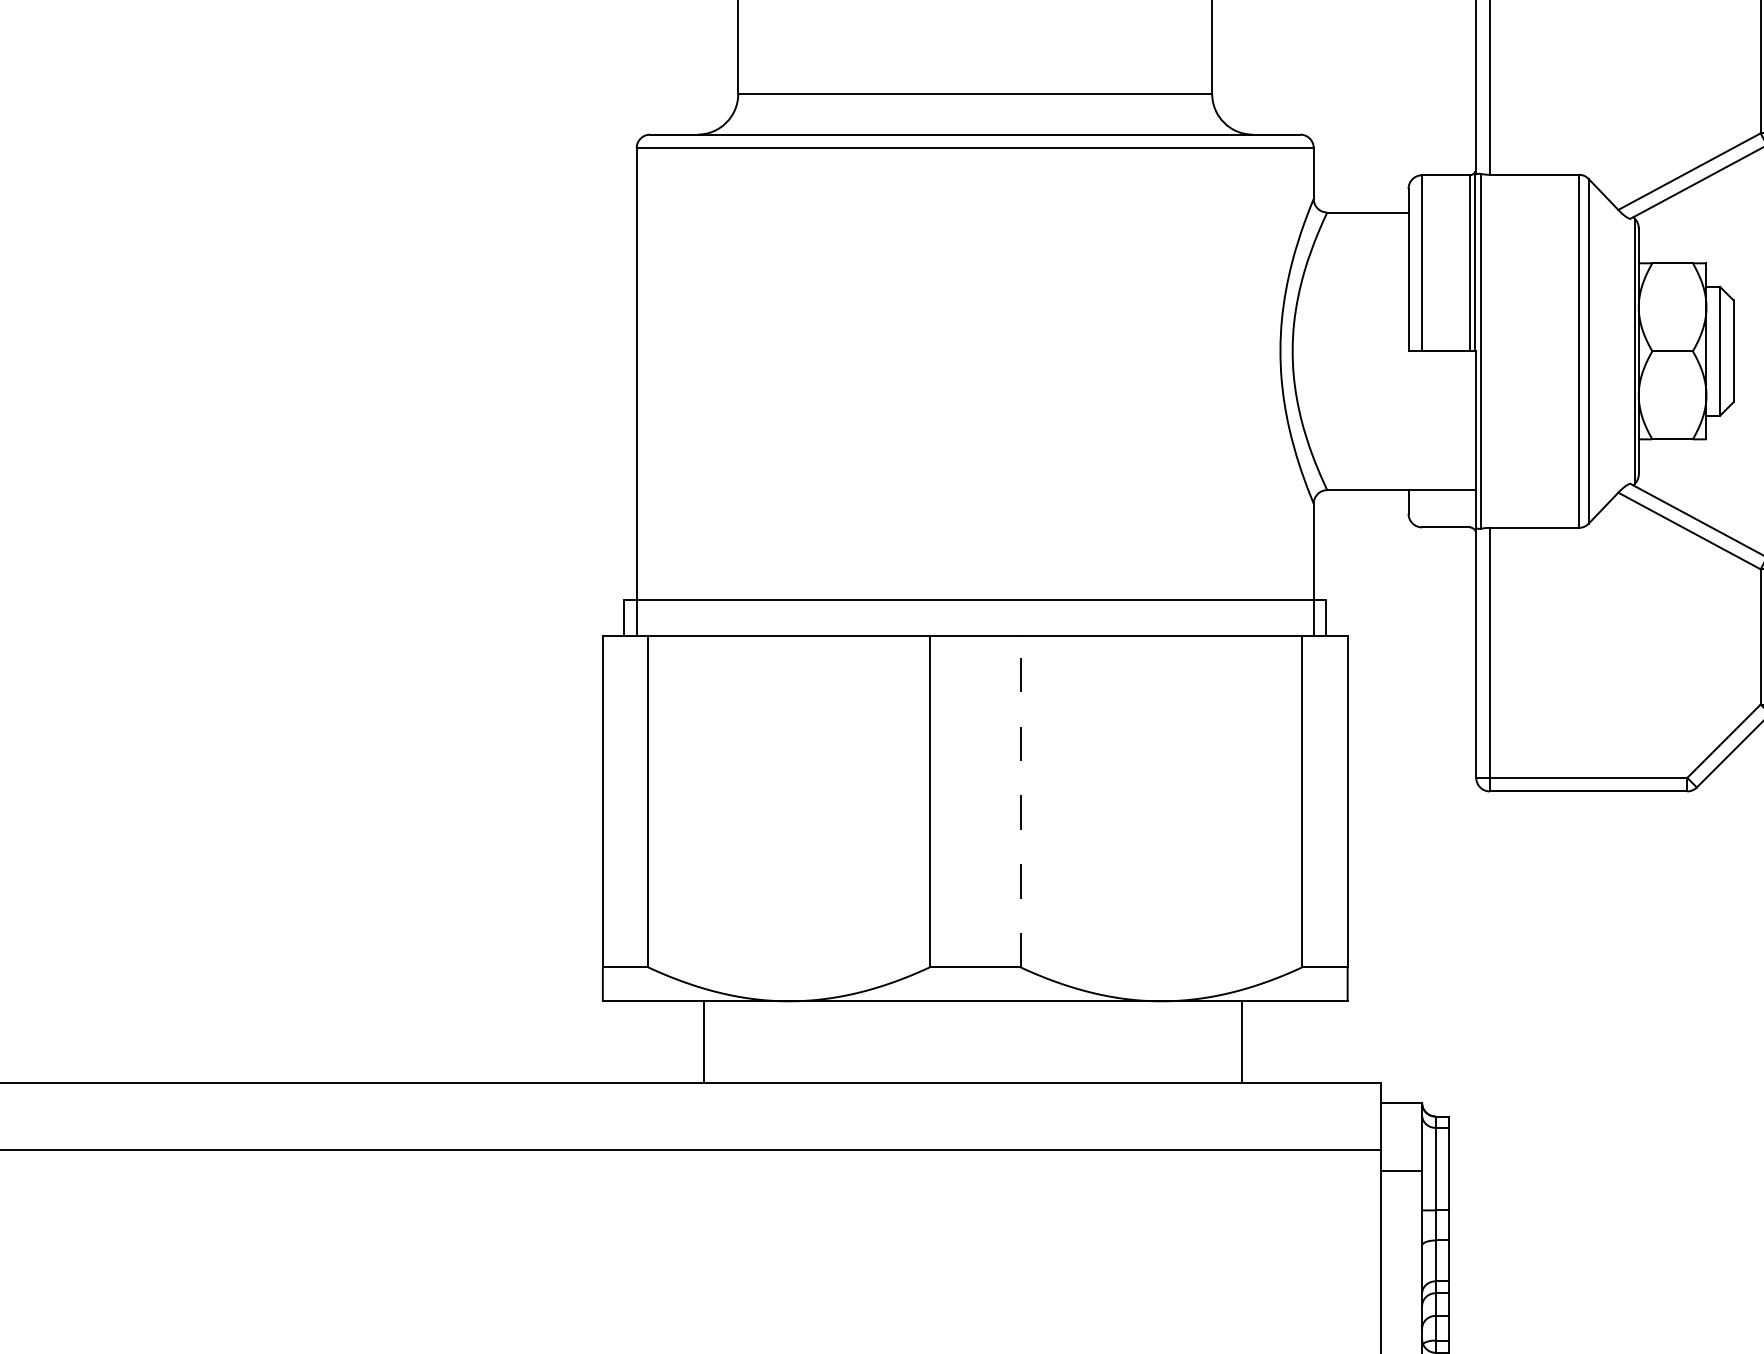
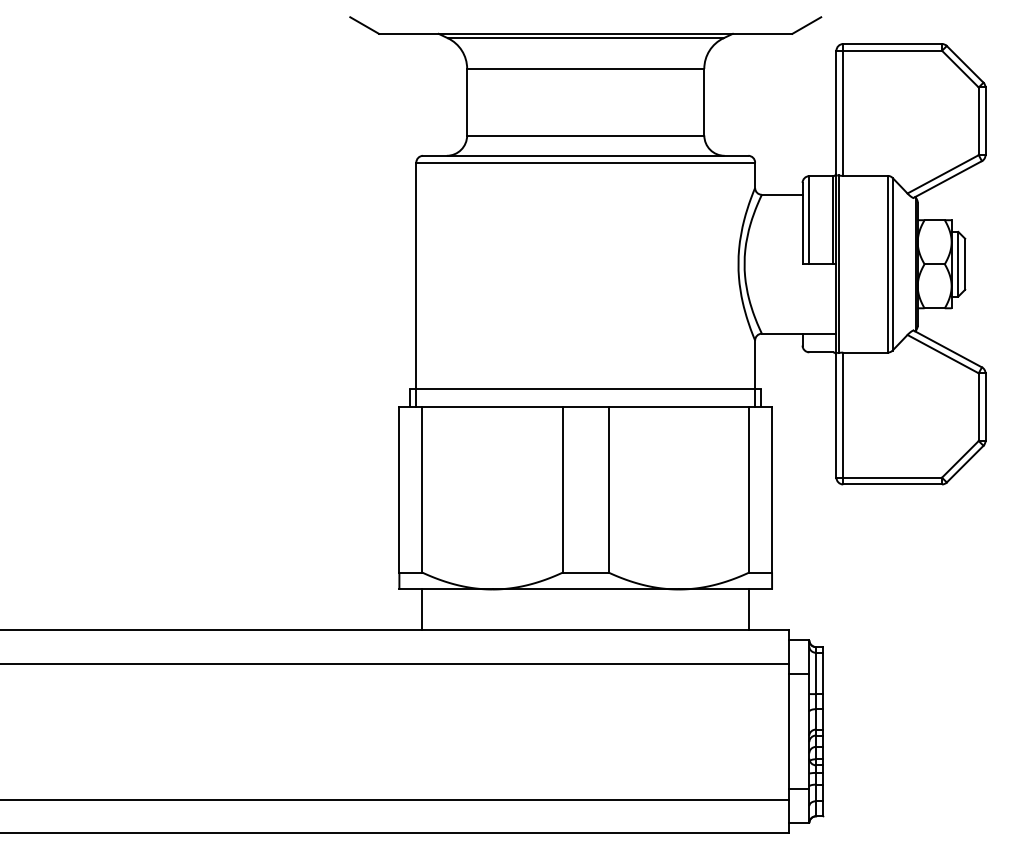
line: (1020, 801) -> (608, 489), dashed -> solid
line: (704, 1041) -> (422, 609), moved
line: (1242, 1041) -> (749, 609), moved

